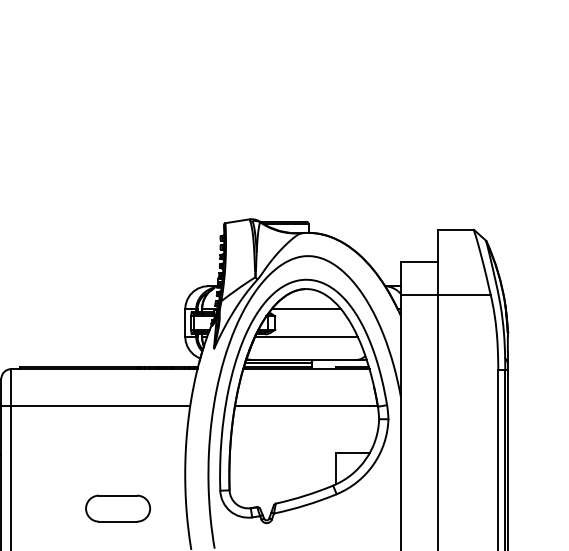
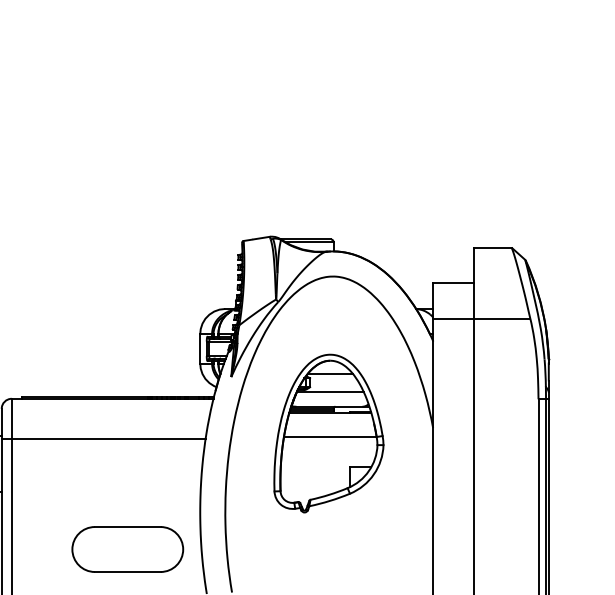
part: (304, 401) -> (329, 433), size x0.6
part: (117, 508) -> (127, 549), size x1.6

